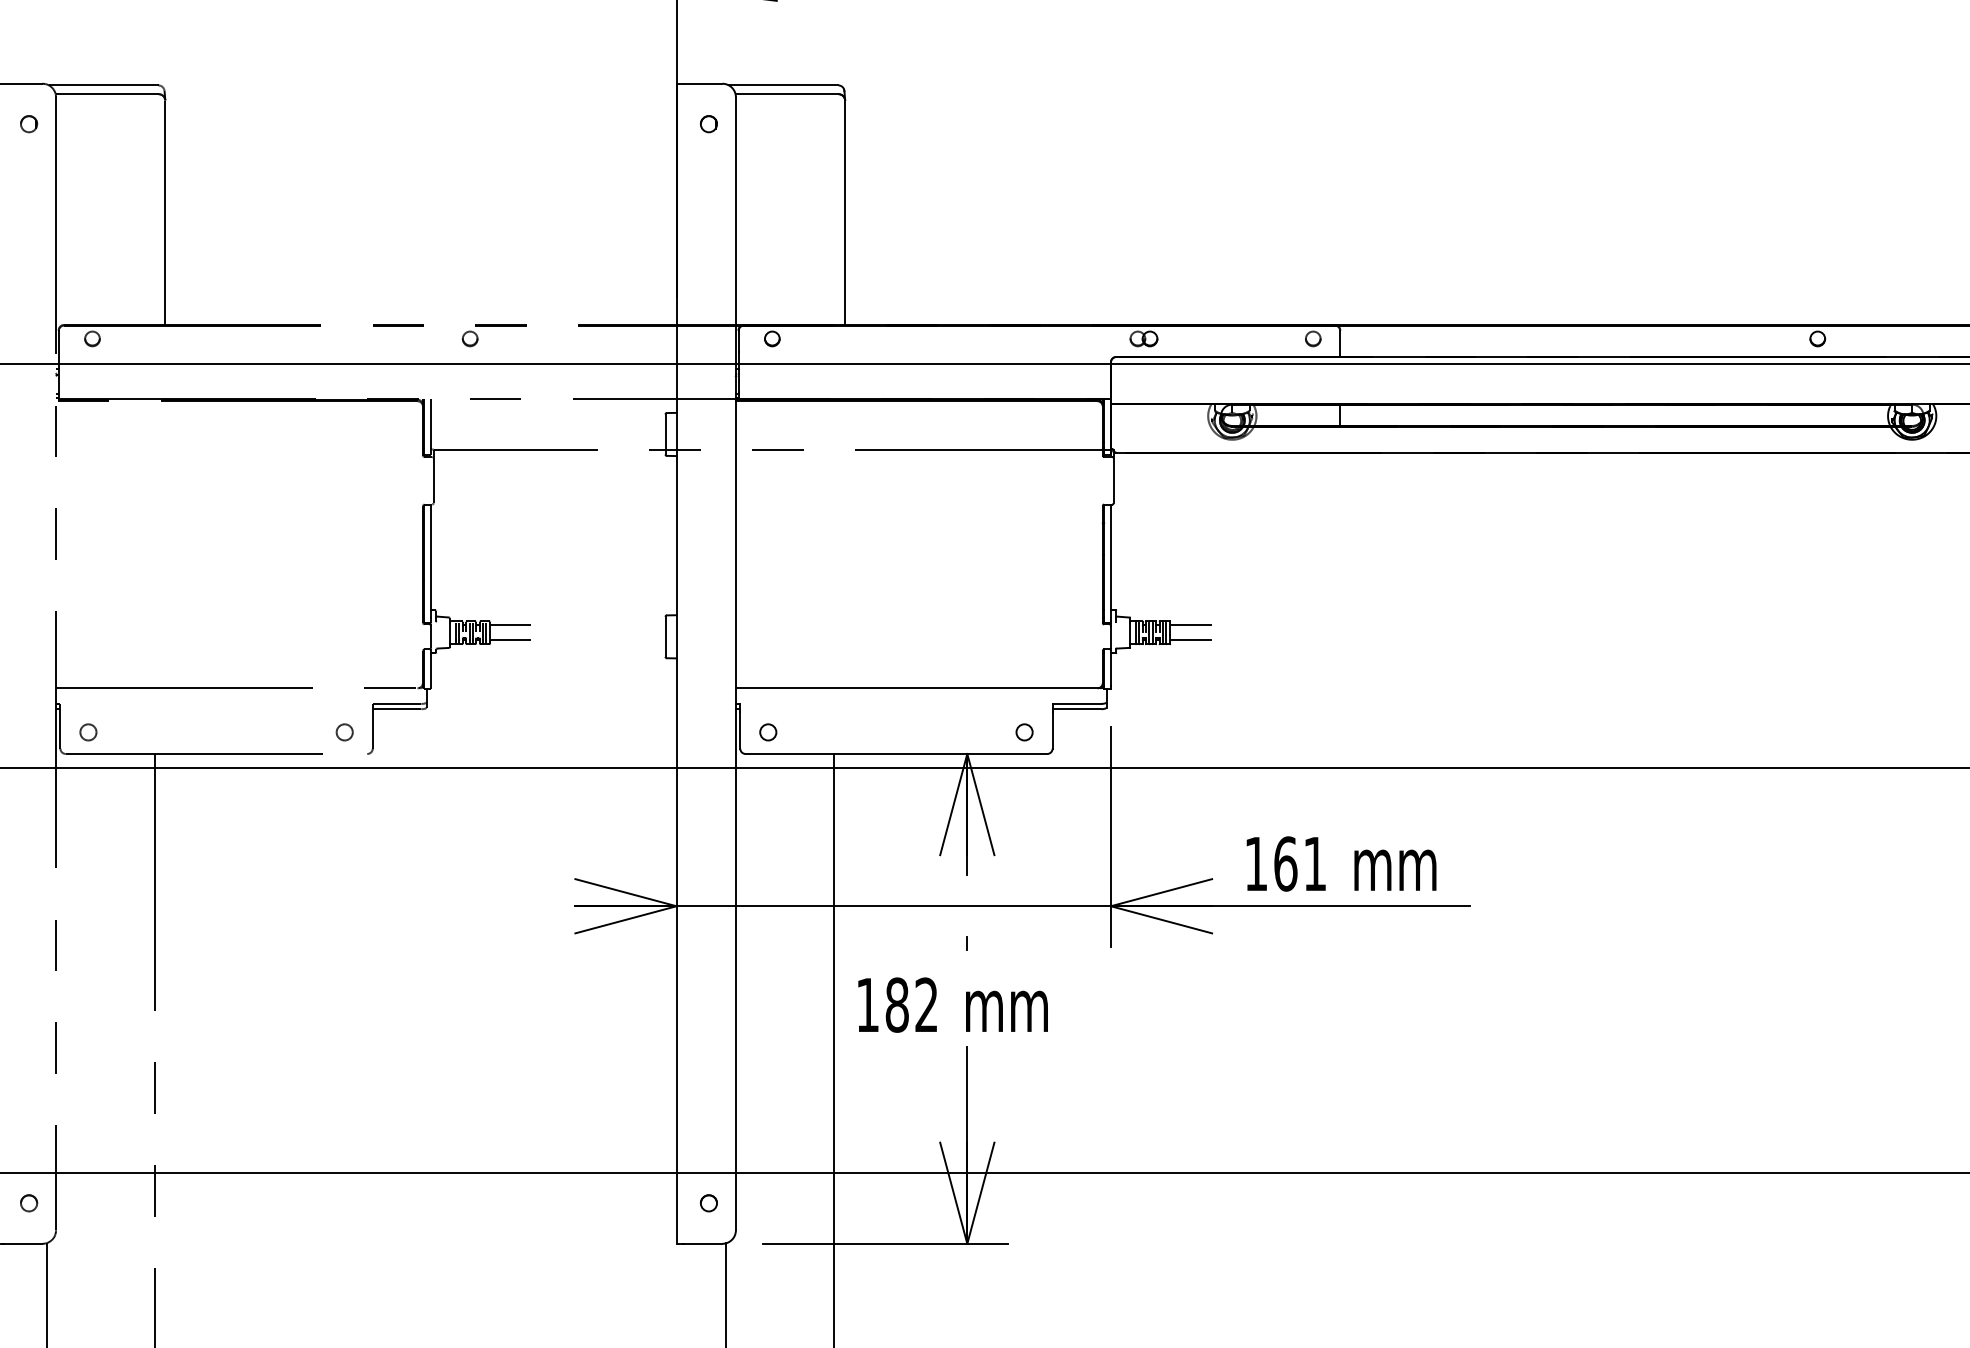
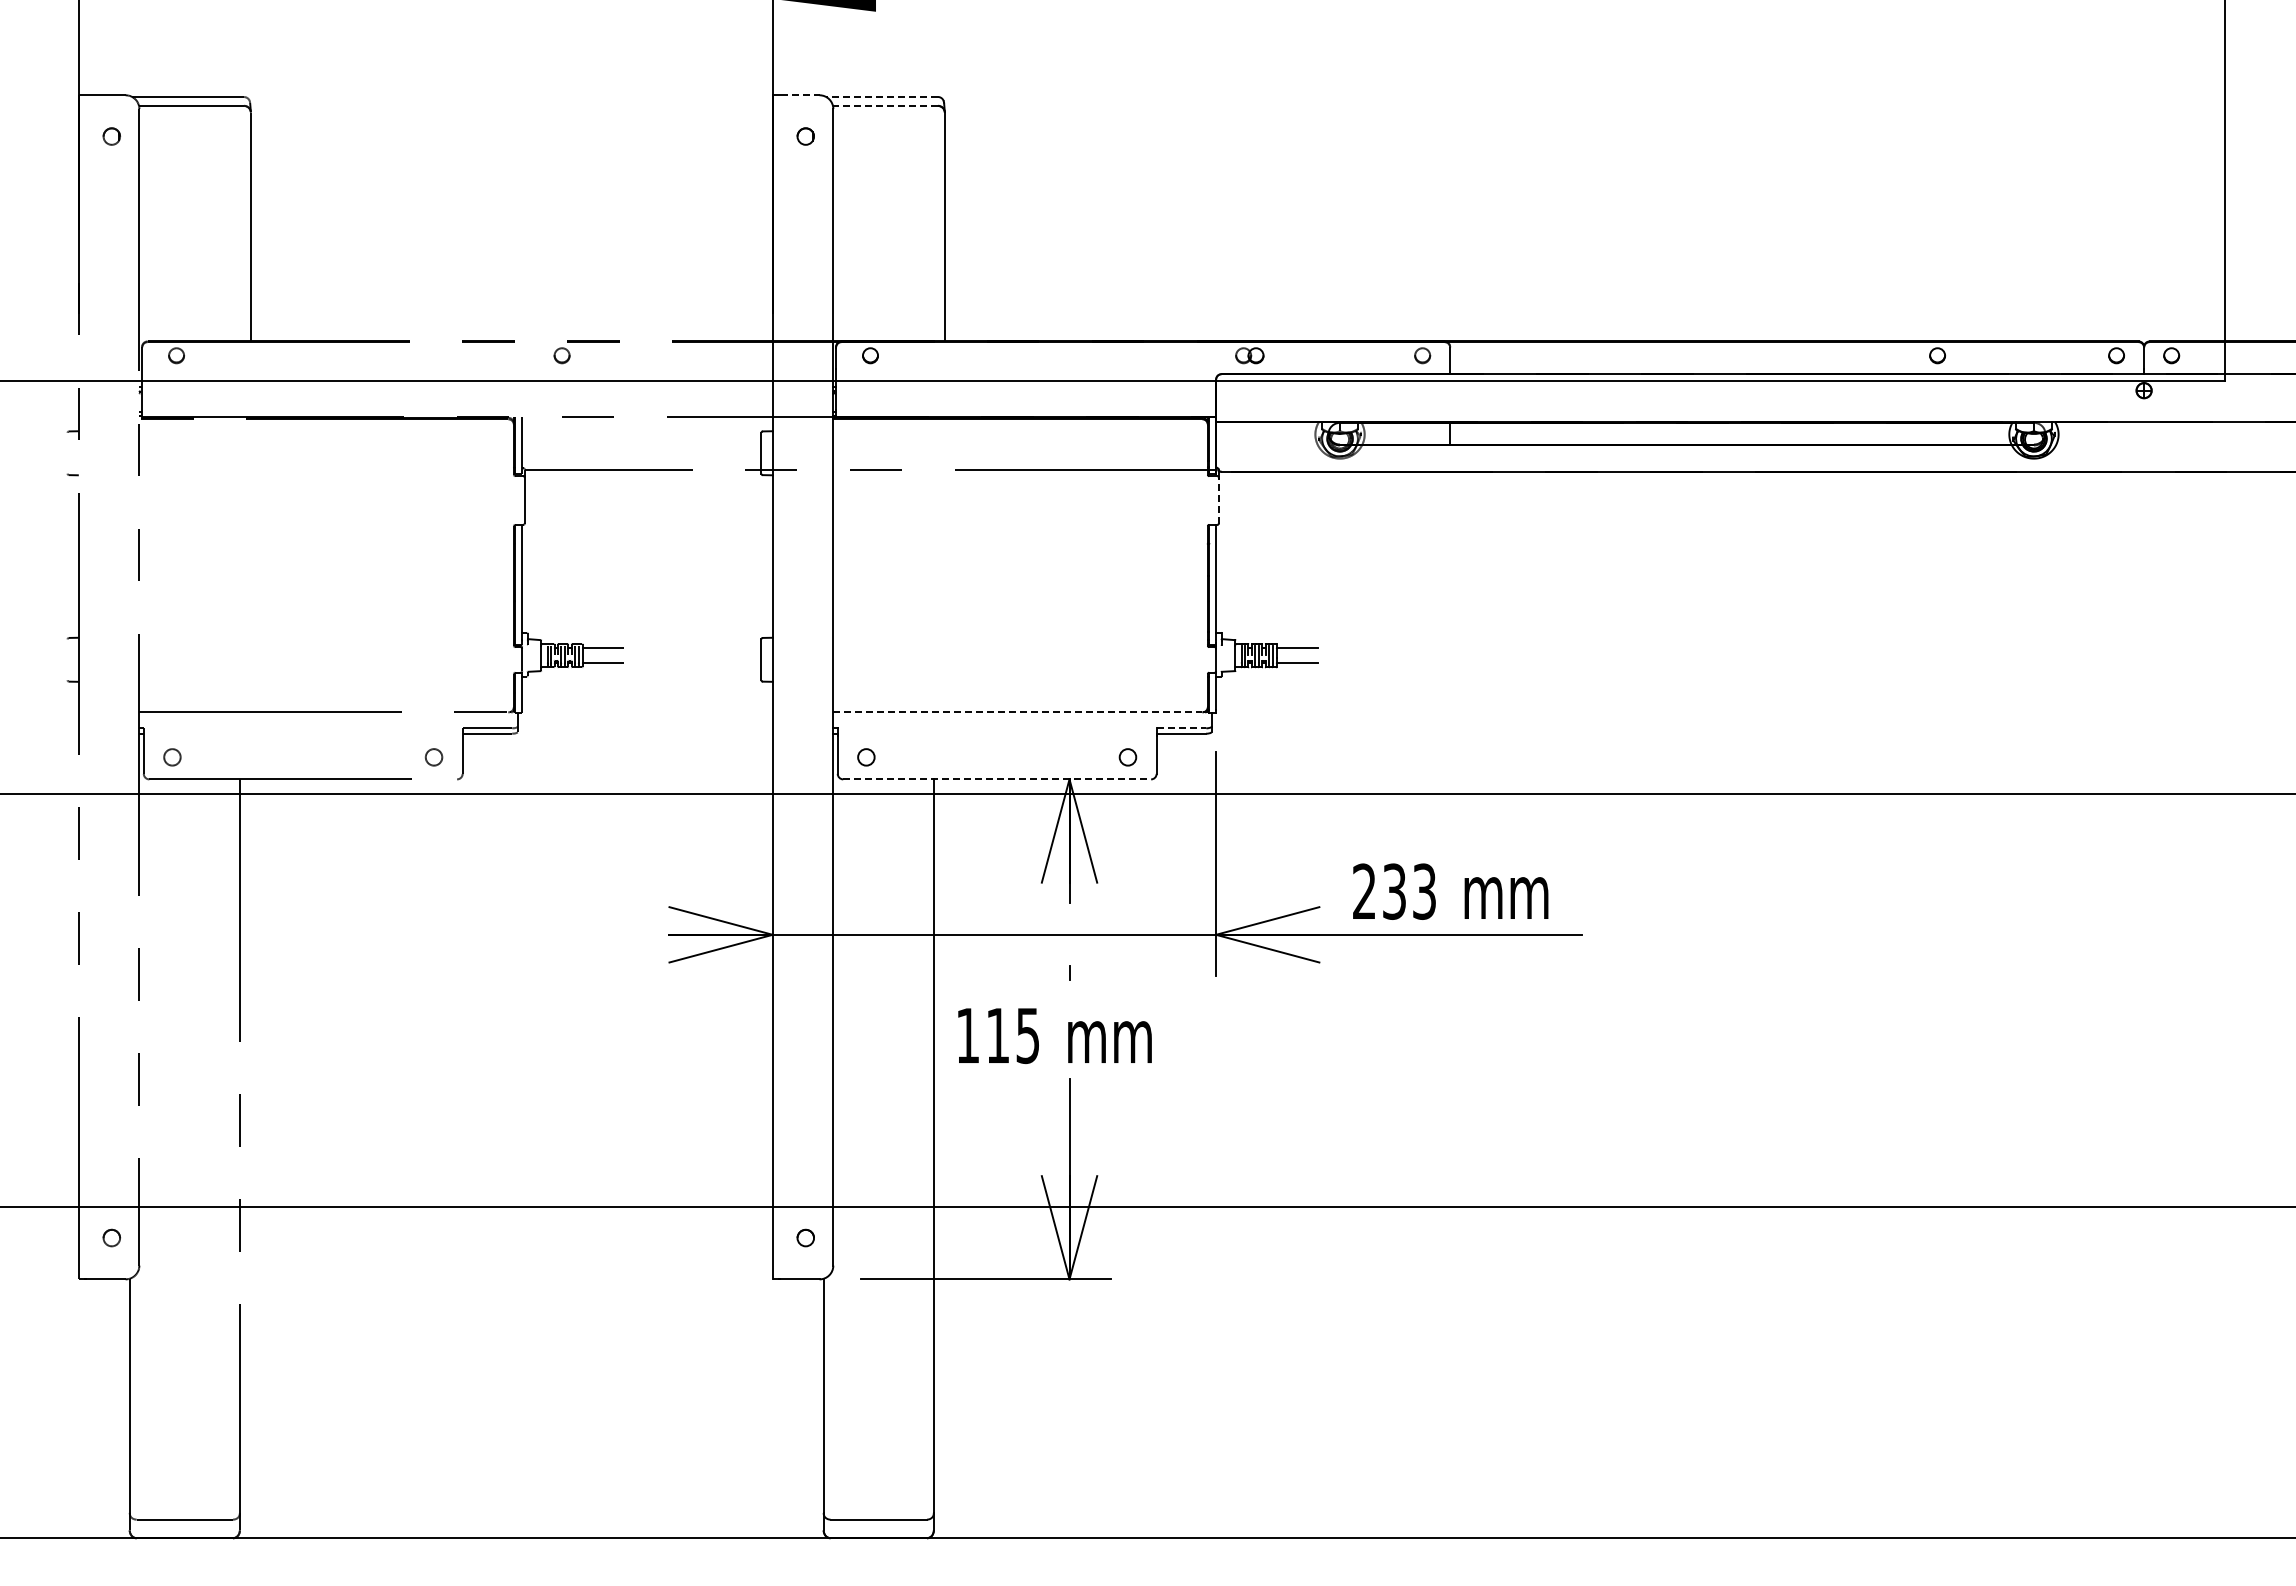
line: (703, 83) -> (800, 95), solid -> dashed
line: (784, 85) -> (882, 97), solid -> dashed
line: (786, 93) -> (884, 105), solid -> dashed
line: (1113, 480) -> (1218, 500), solid -> dashed
line: (916, 688) -> (1017, 712), solid -> dashed
line: (1077, 704) -> (1181, 728), solid -> dashed
line: (896, 754) -> (997, 779), solid -> dashed
text: (1285, 863) -> (1394, 891), 161 -> 233
text: (911, 1004) -> (1012, 1035), 182 -> 115

